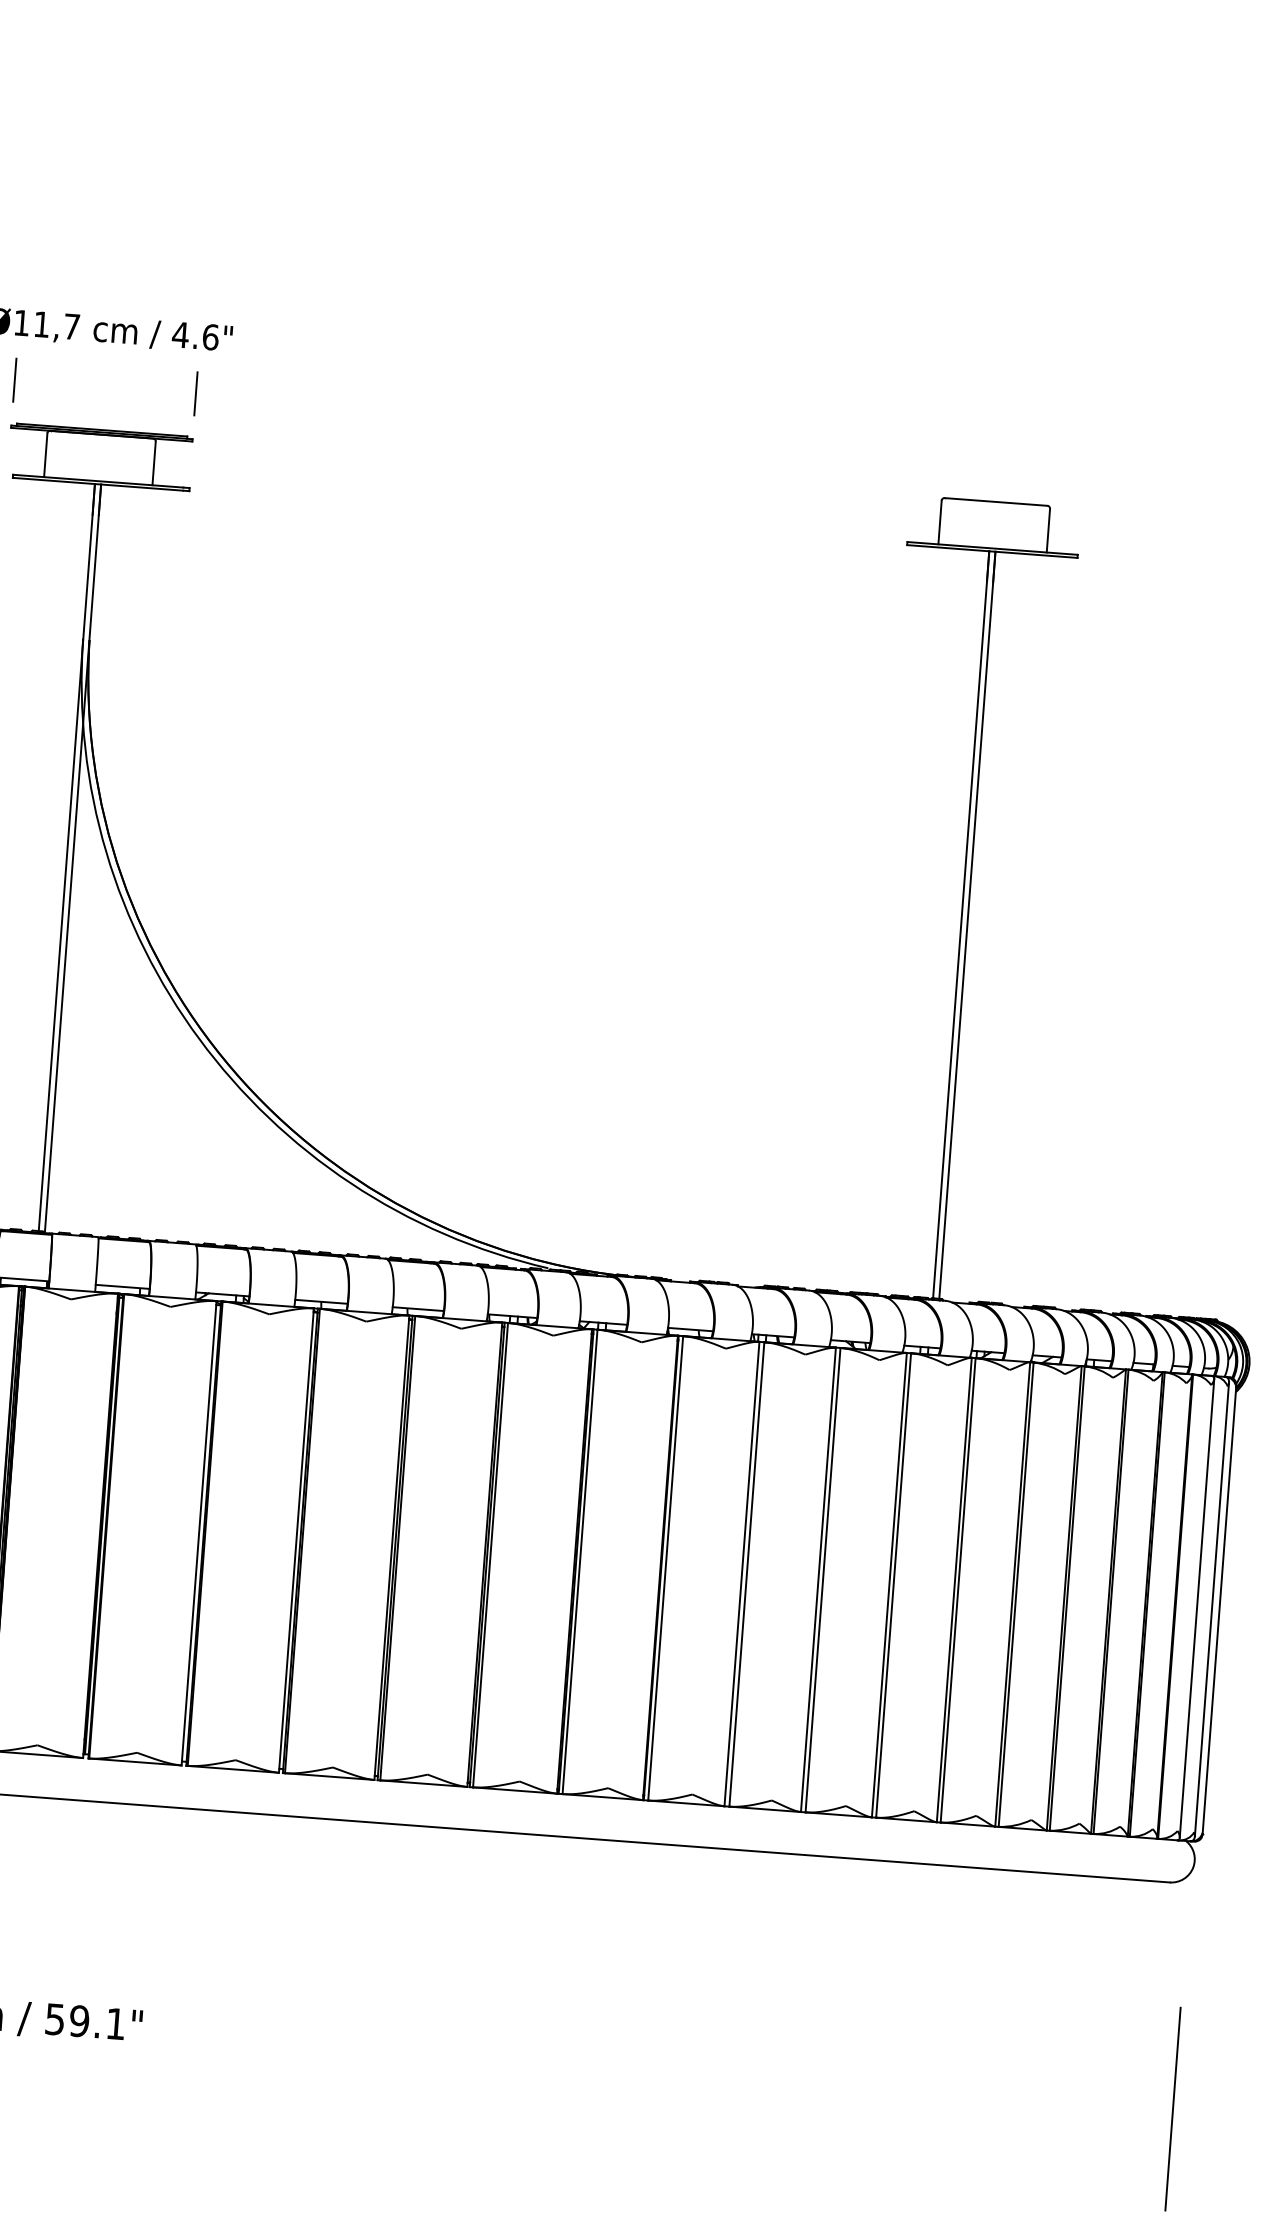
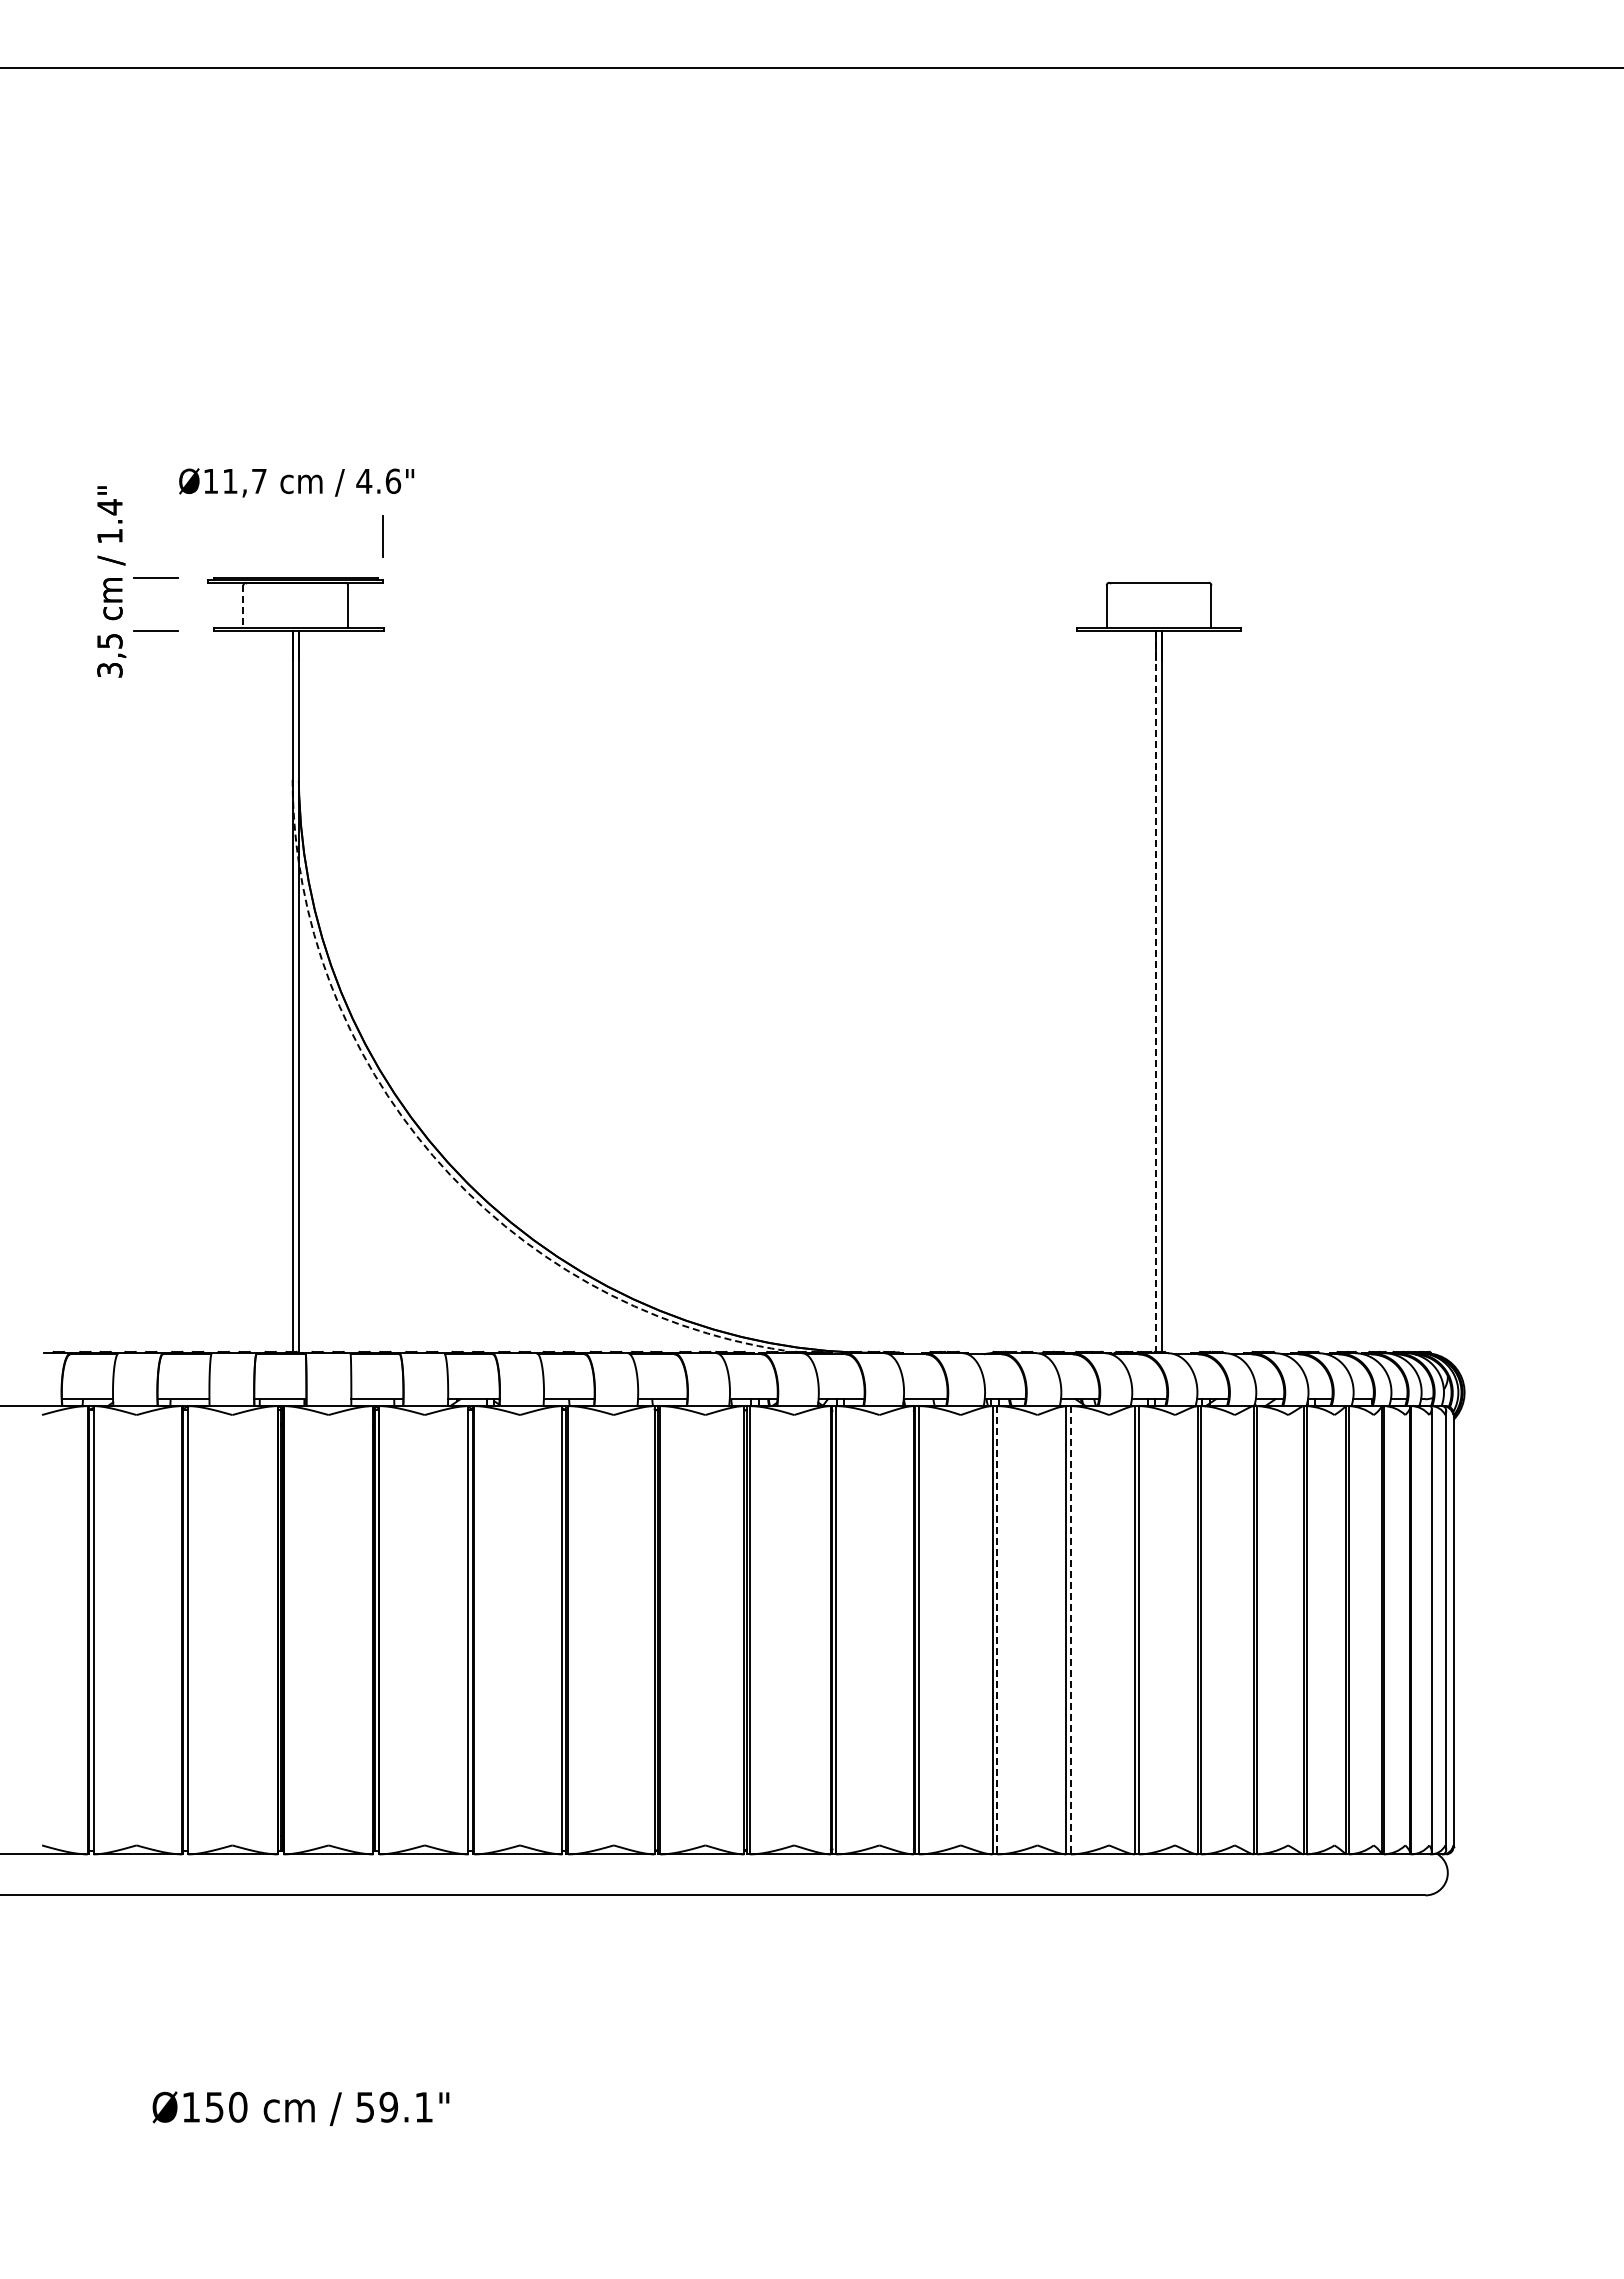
line: (15, 380) -> (208, 536), removed
line: (45, 455) -> (243, 606), solid -> dashed
line: (961, 925) -> (1156, 991), solid -> dashed
arc: (199, 1039) -> (433, 1156), solid -> dashed
line: (747, 1574) -> (997, 1630), solid -> dashed
line: (822, 1580) -> (1070, 1630), solid -> dashed
line: (1172, 2108) -> (1444, 2112), removed

